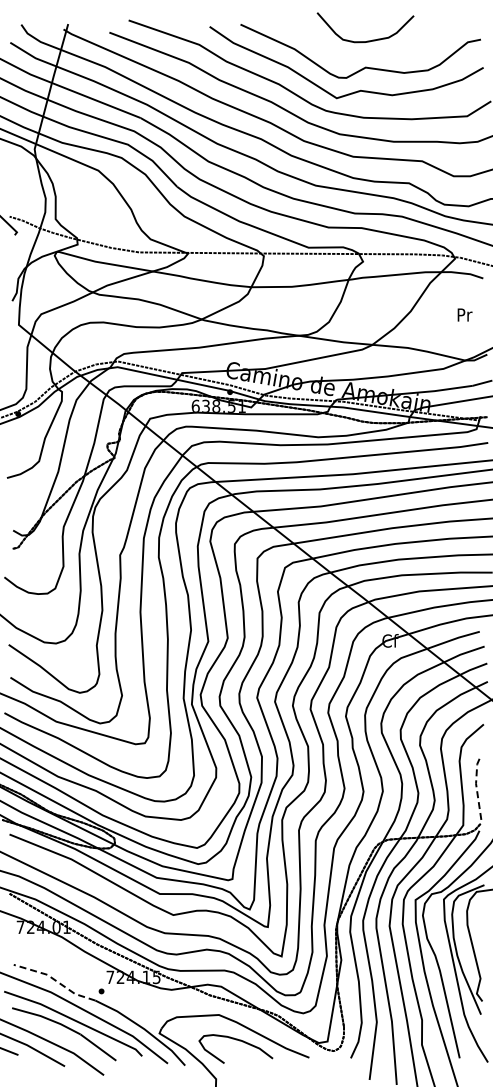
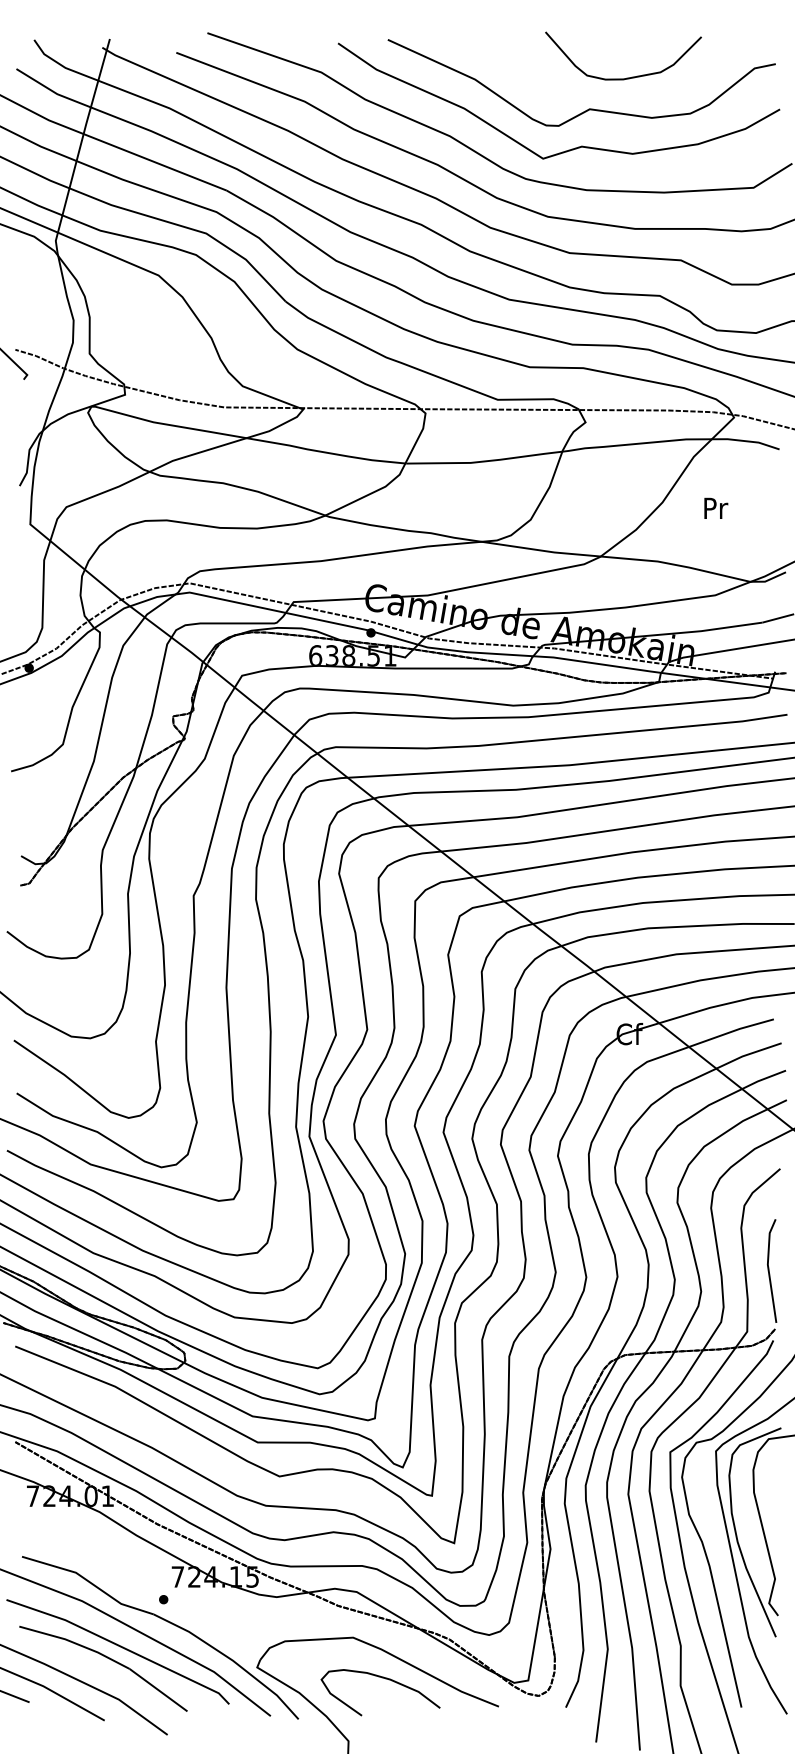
curve: (367, 40) -> (626, 76), moved
text: (464, 314) -> (715, 507), moved
line: (476, 785) -> (768, 1267), dashed -> solid
line: (56, 980) -> (90, 1582), dashed -> solid

